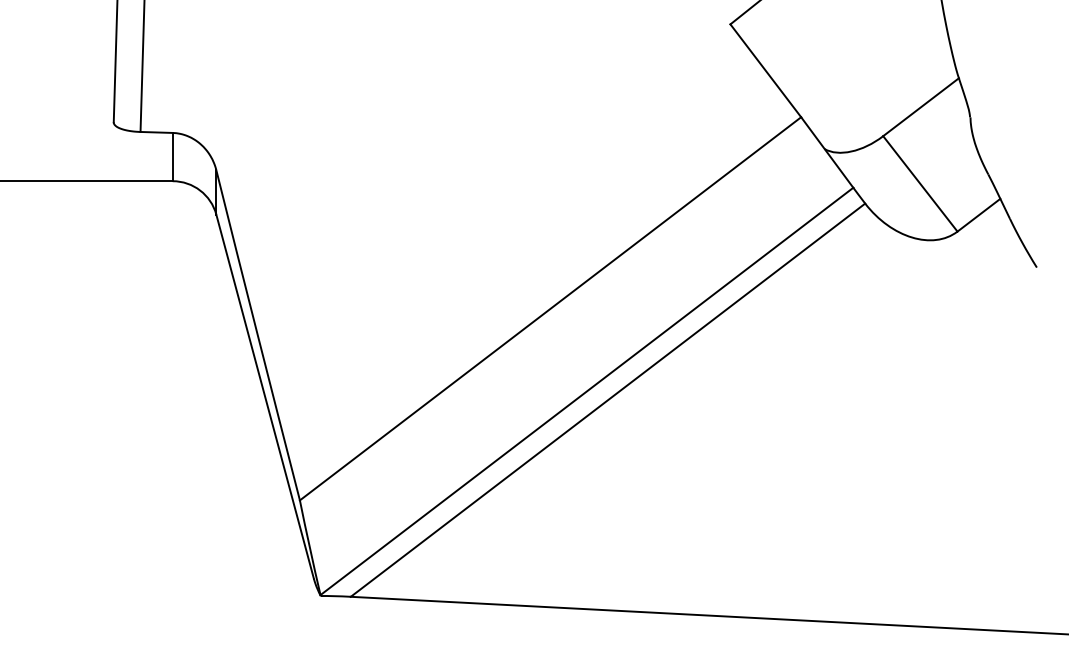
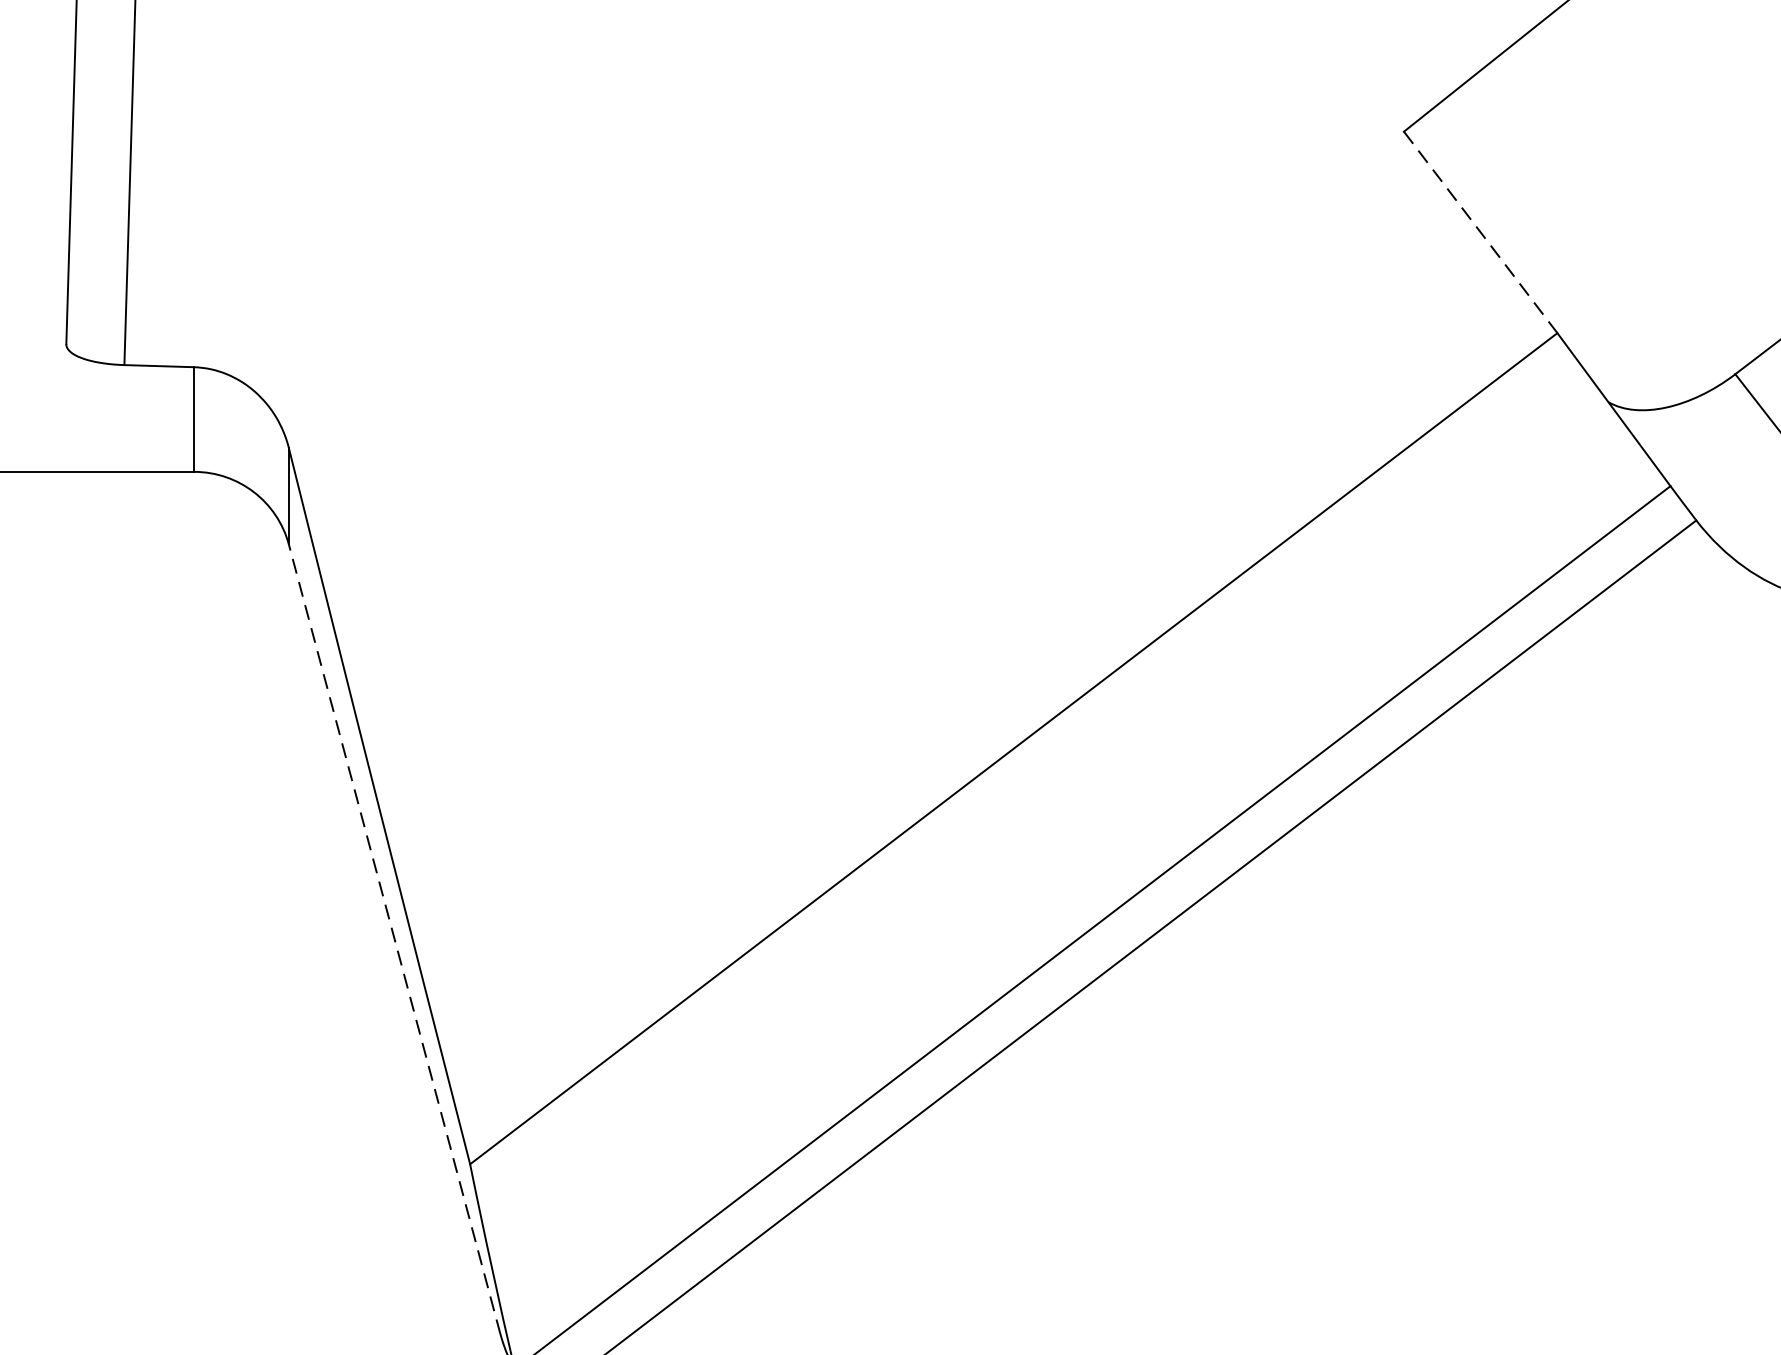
line: (766, 71) -> (1482, 233), solid -> dashed
line: (264, 396) -> (393, 938), solid -> dashed

